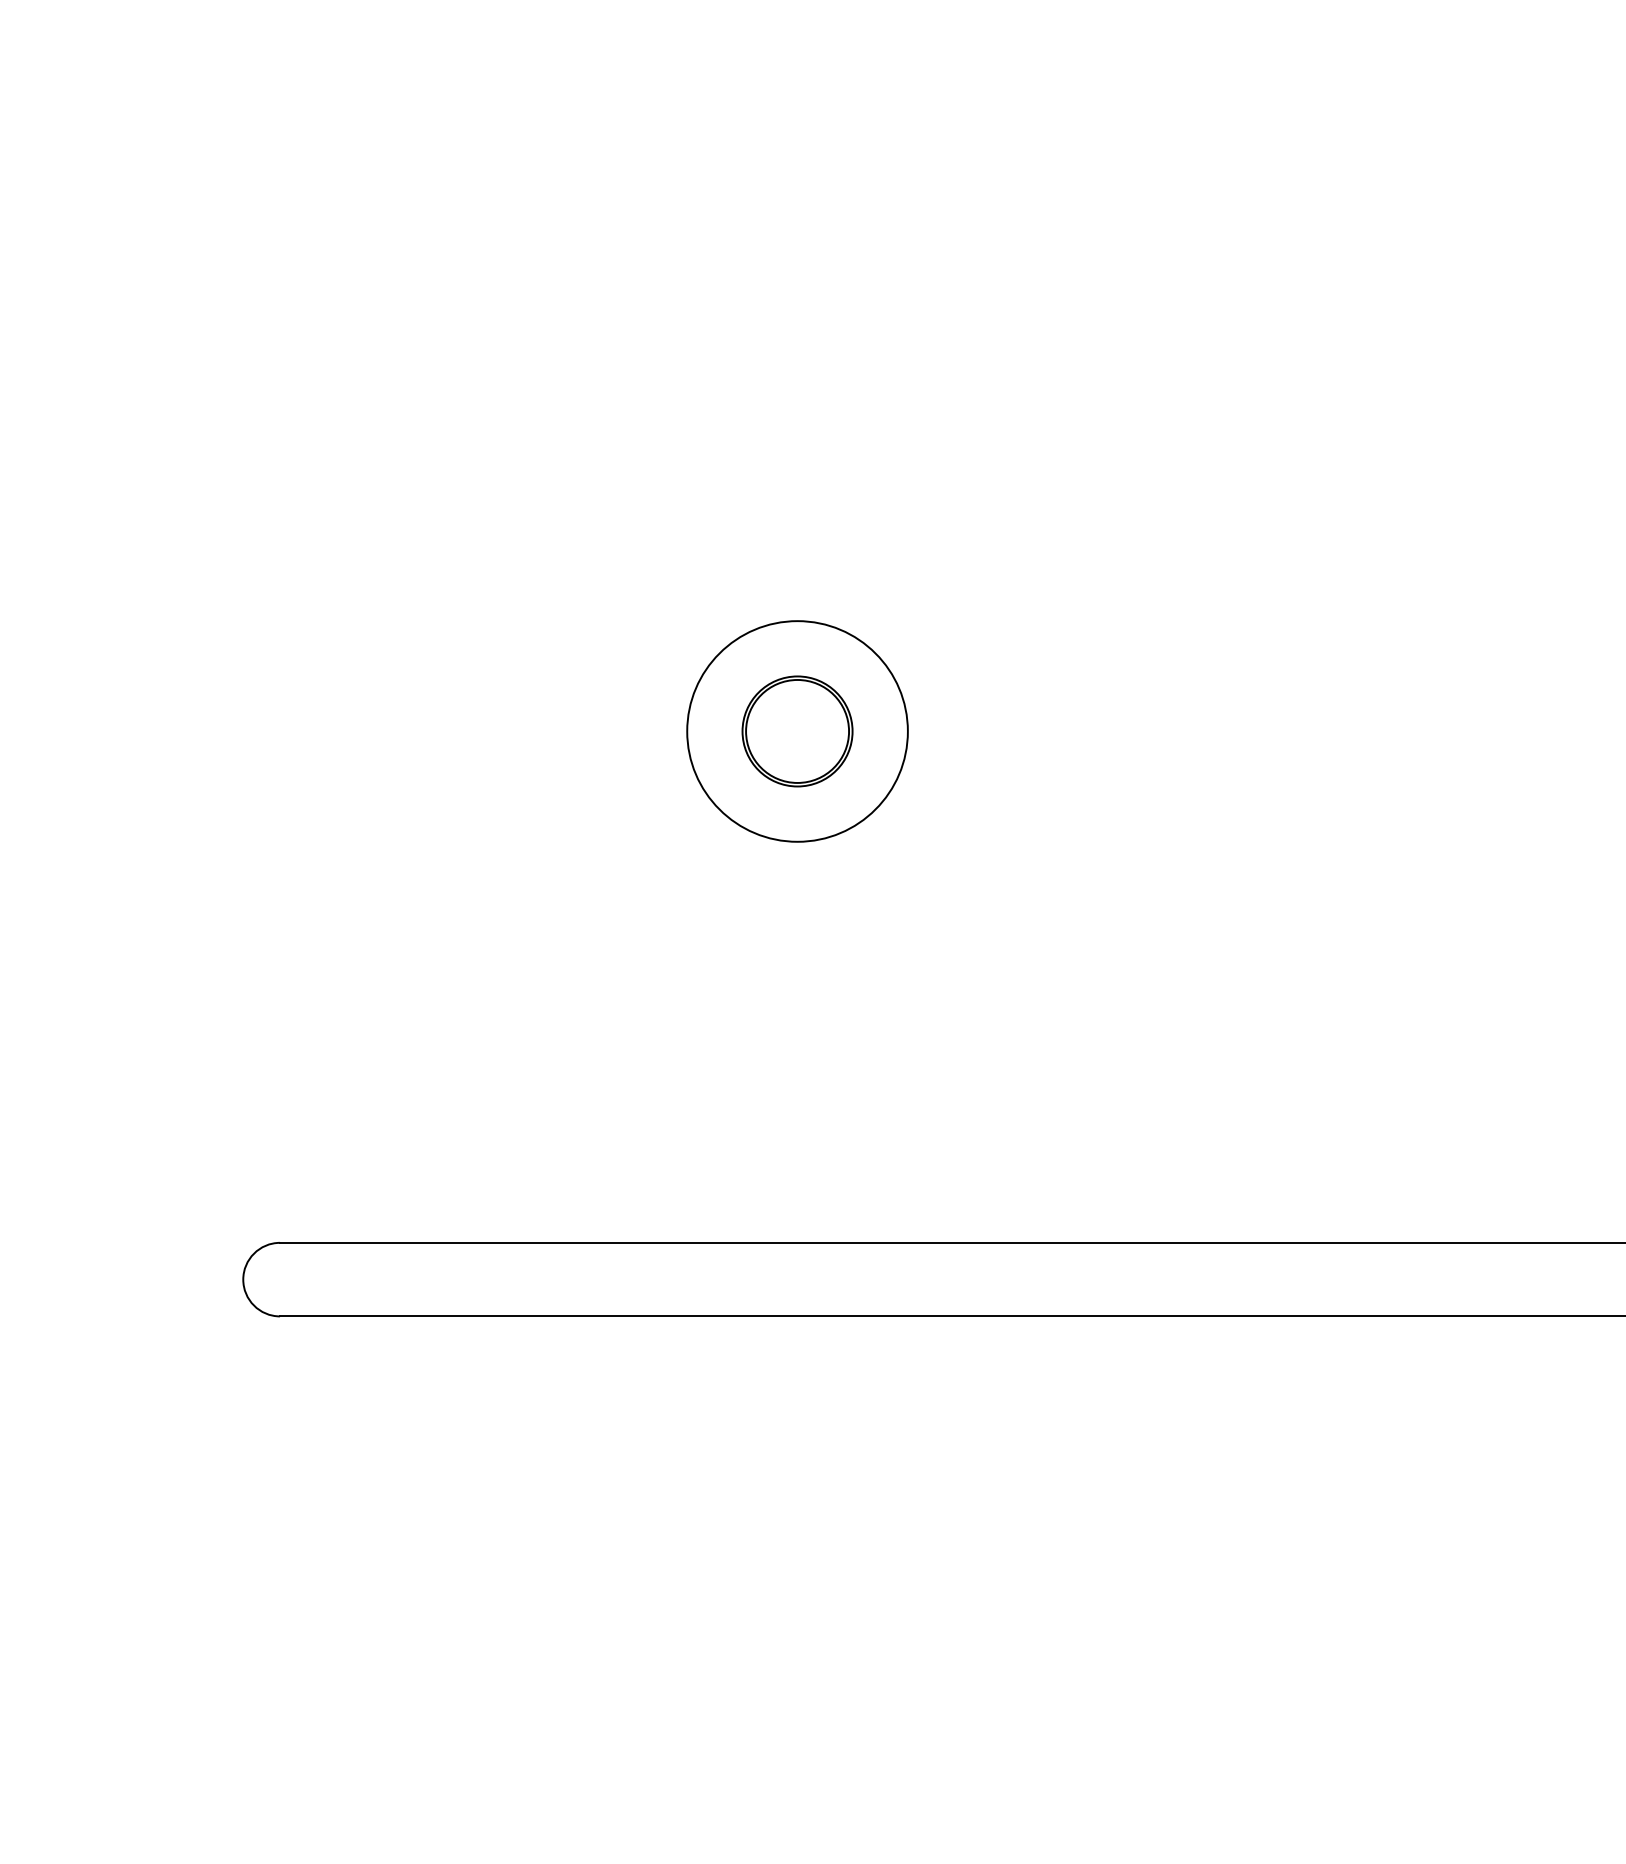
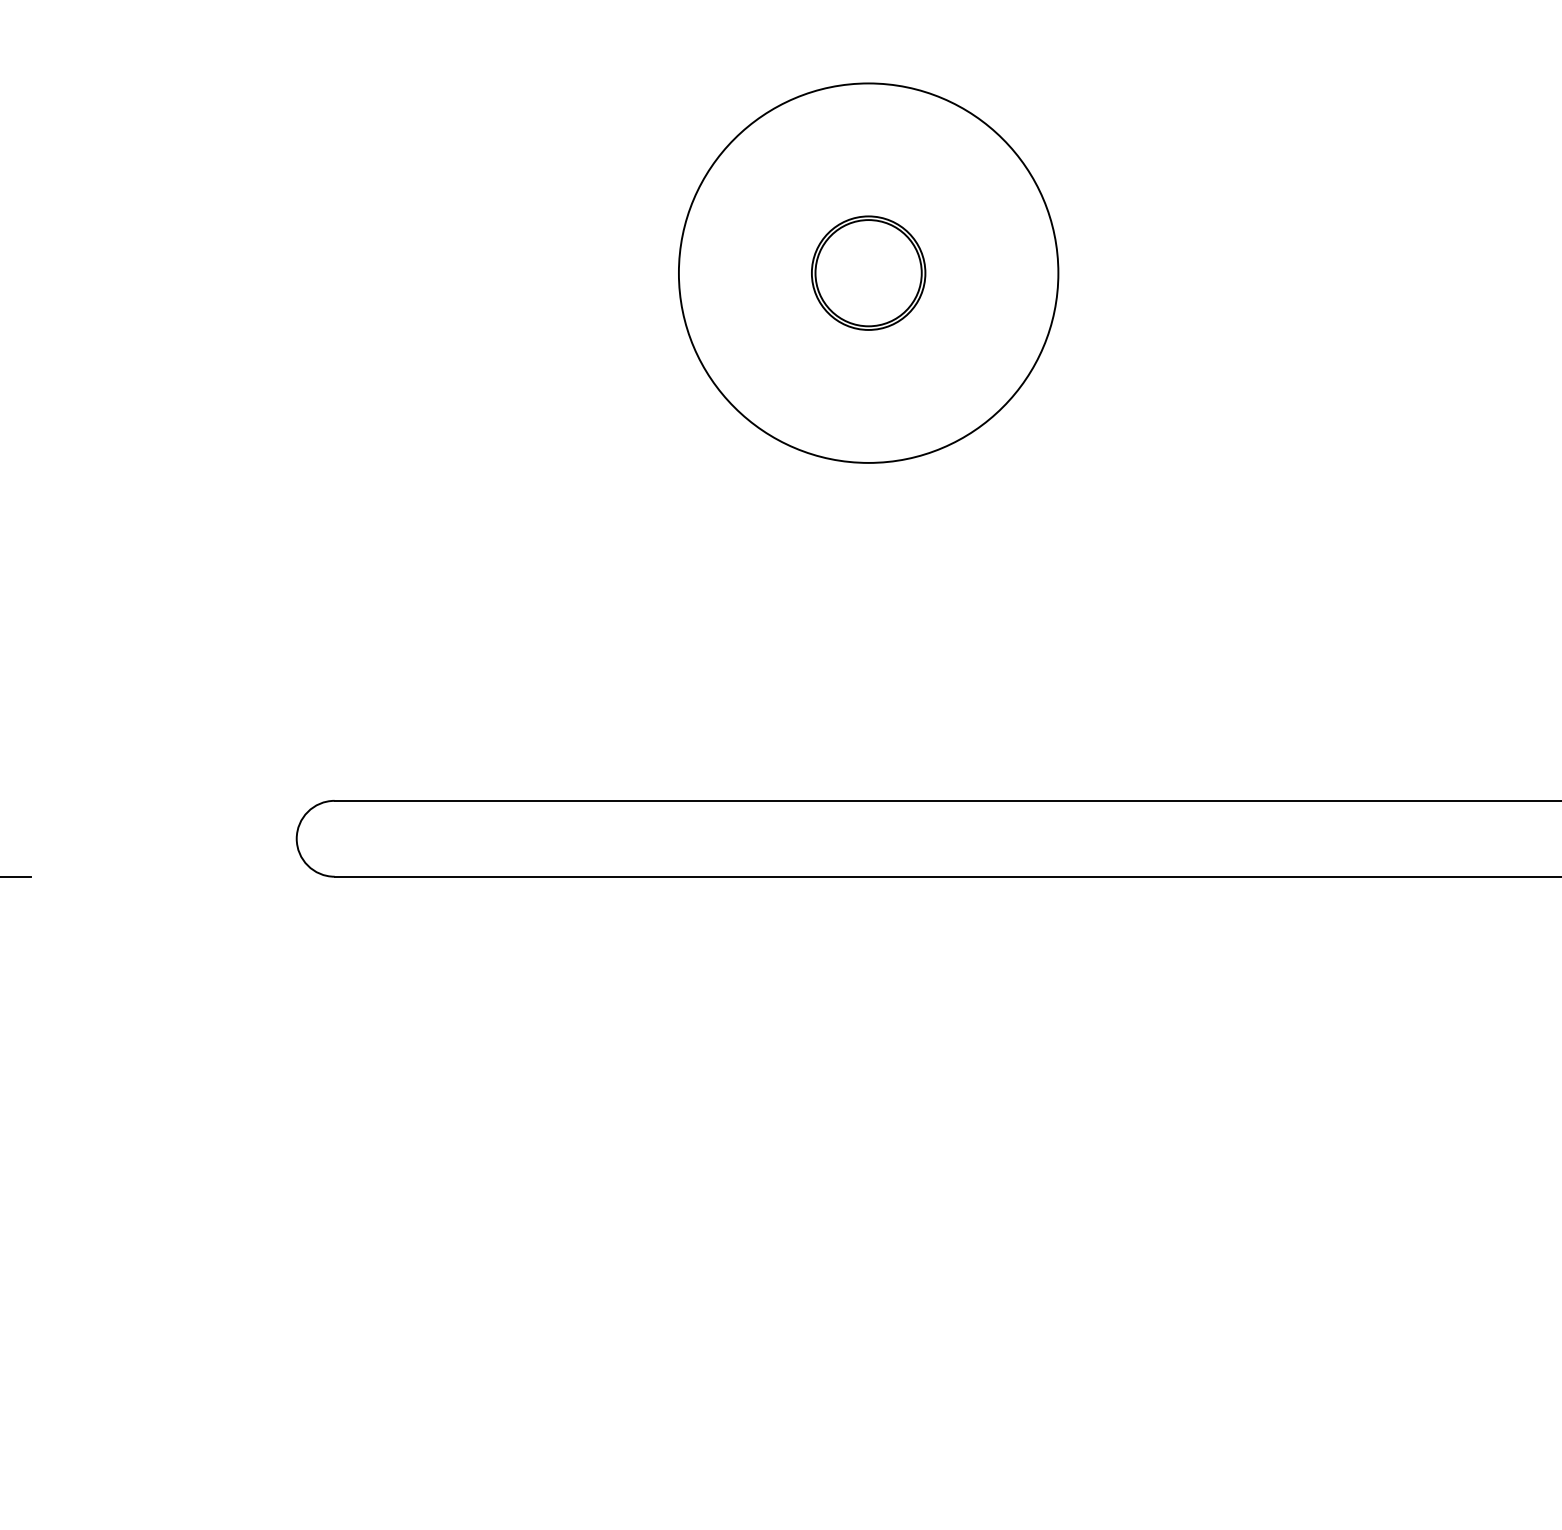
circle: (797, 731) -> (868, 273), size x1.67

